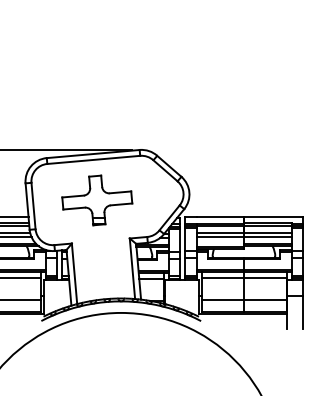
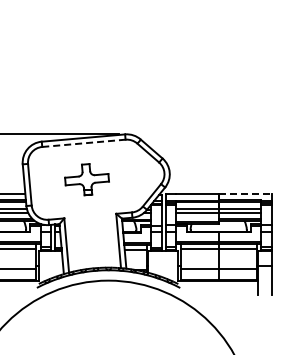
line: (93, 160) -> (83, 143), solid -> dashed
part: (96, 200) -> (86, 179), size x0.7
line: (273, 216) -> (245, 194), solid -> dashed

